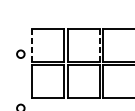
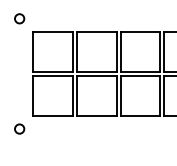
line: (31, 45) -> (32, 52), dashed -> solid
line: (100, 45) -> (116, 52), dashed -> solid
circle: (20, 53) -> (19, 18), moved

